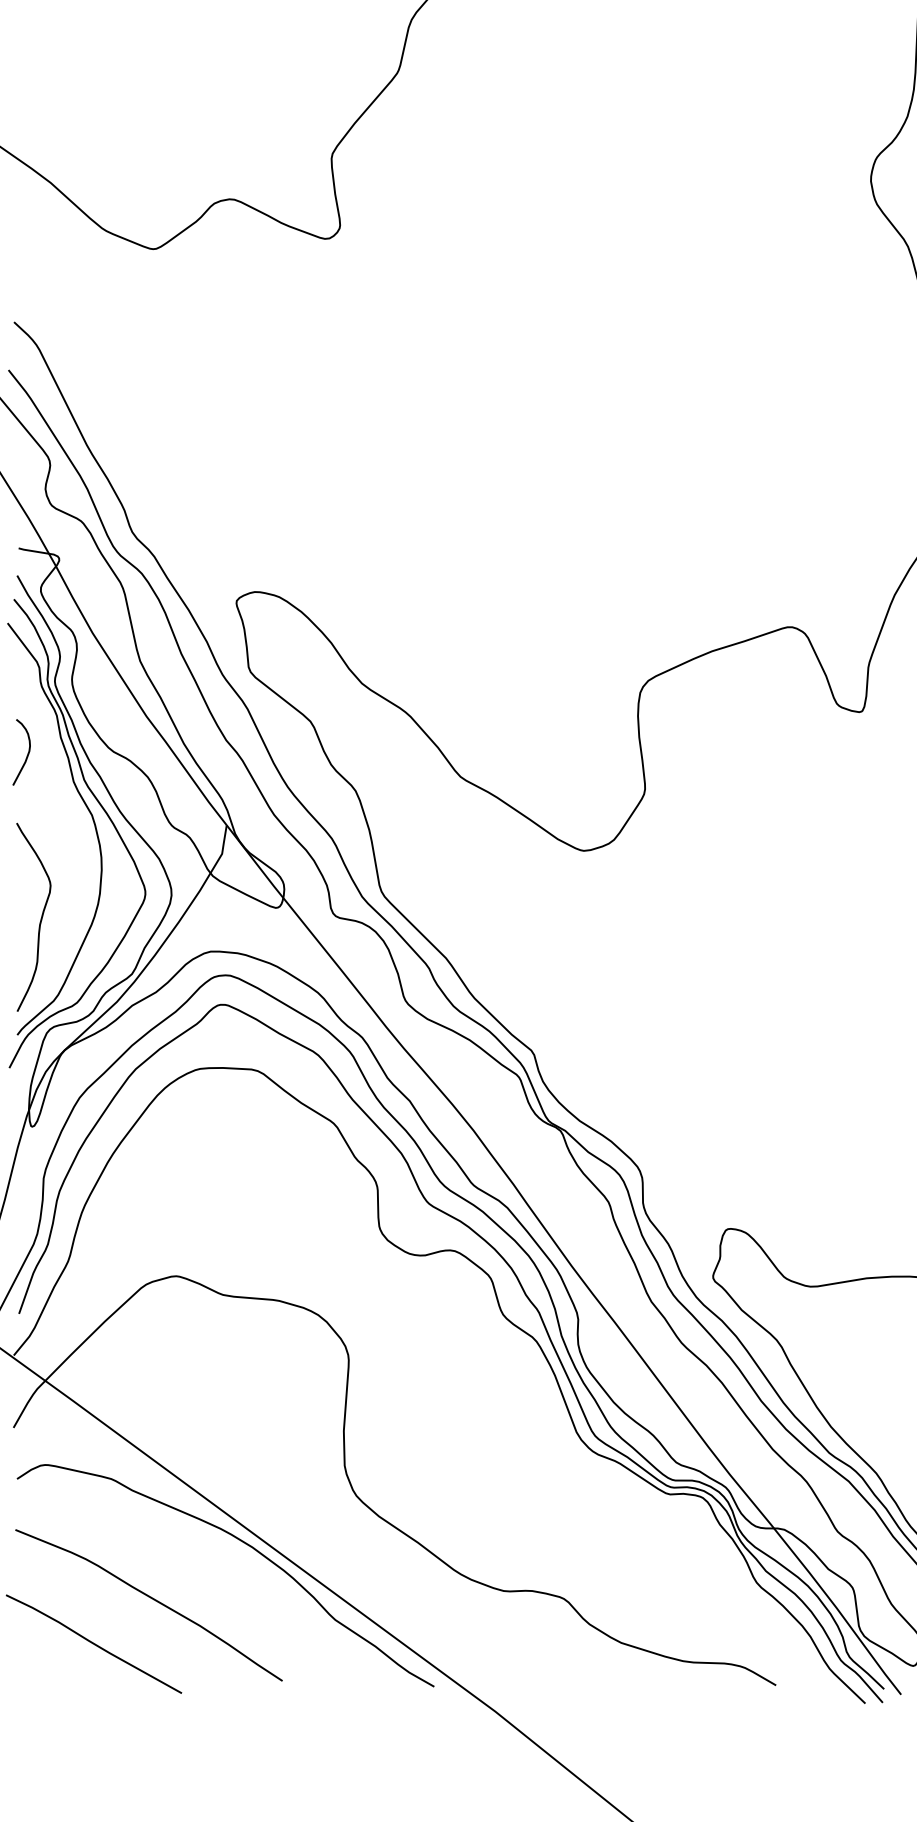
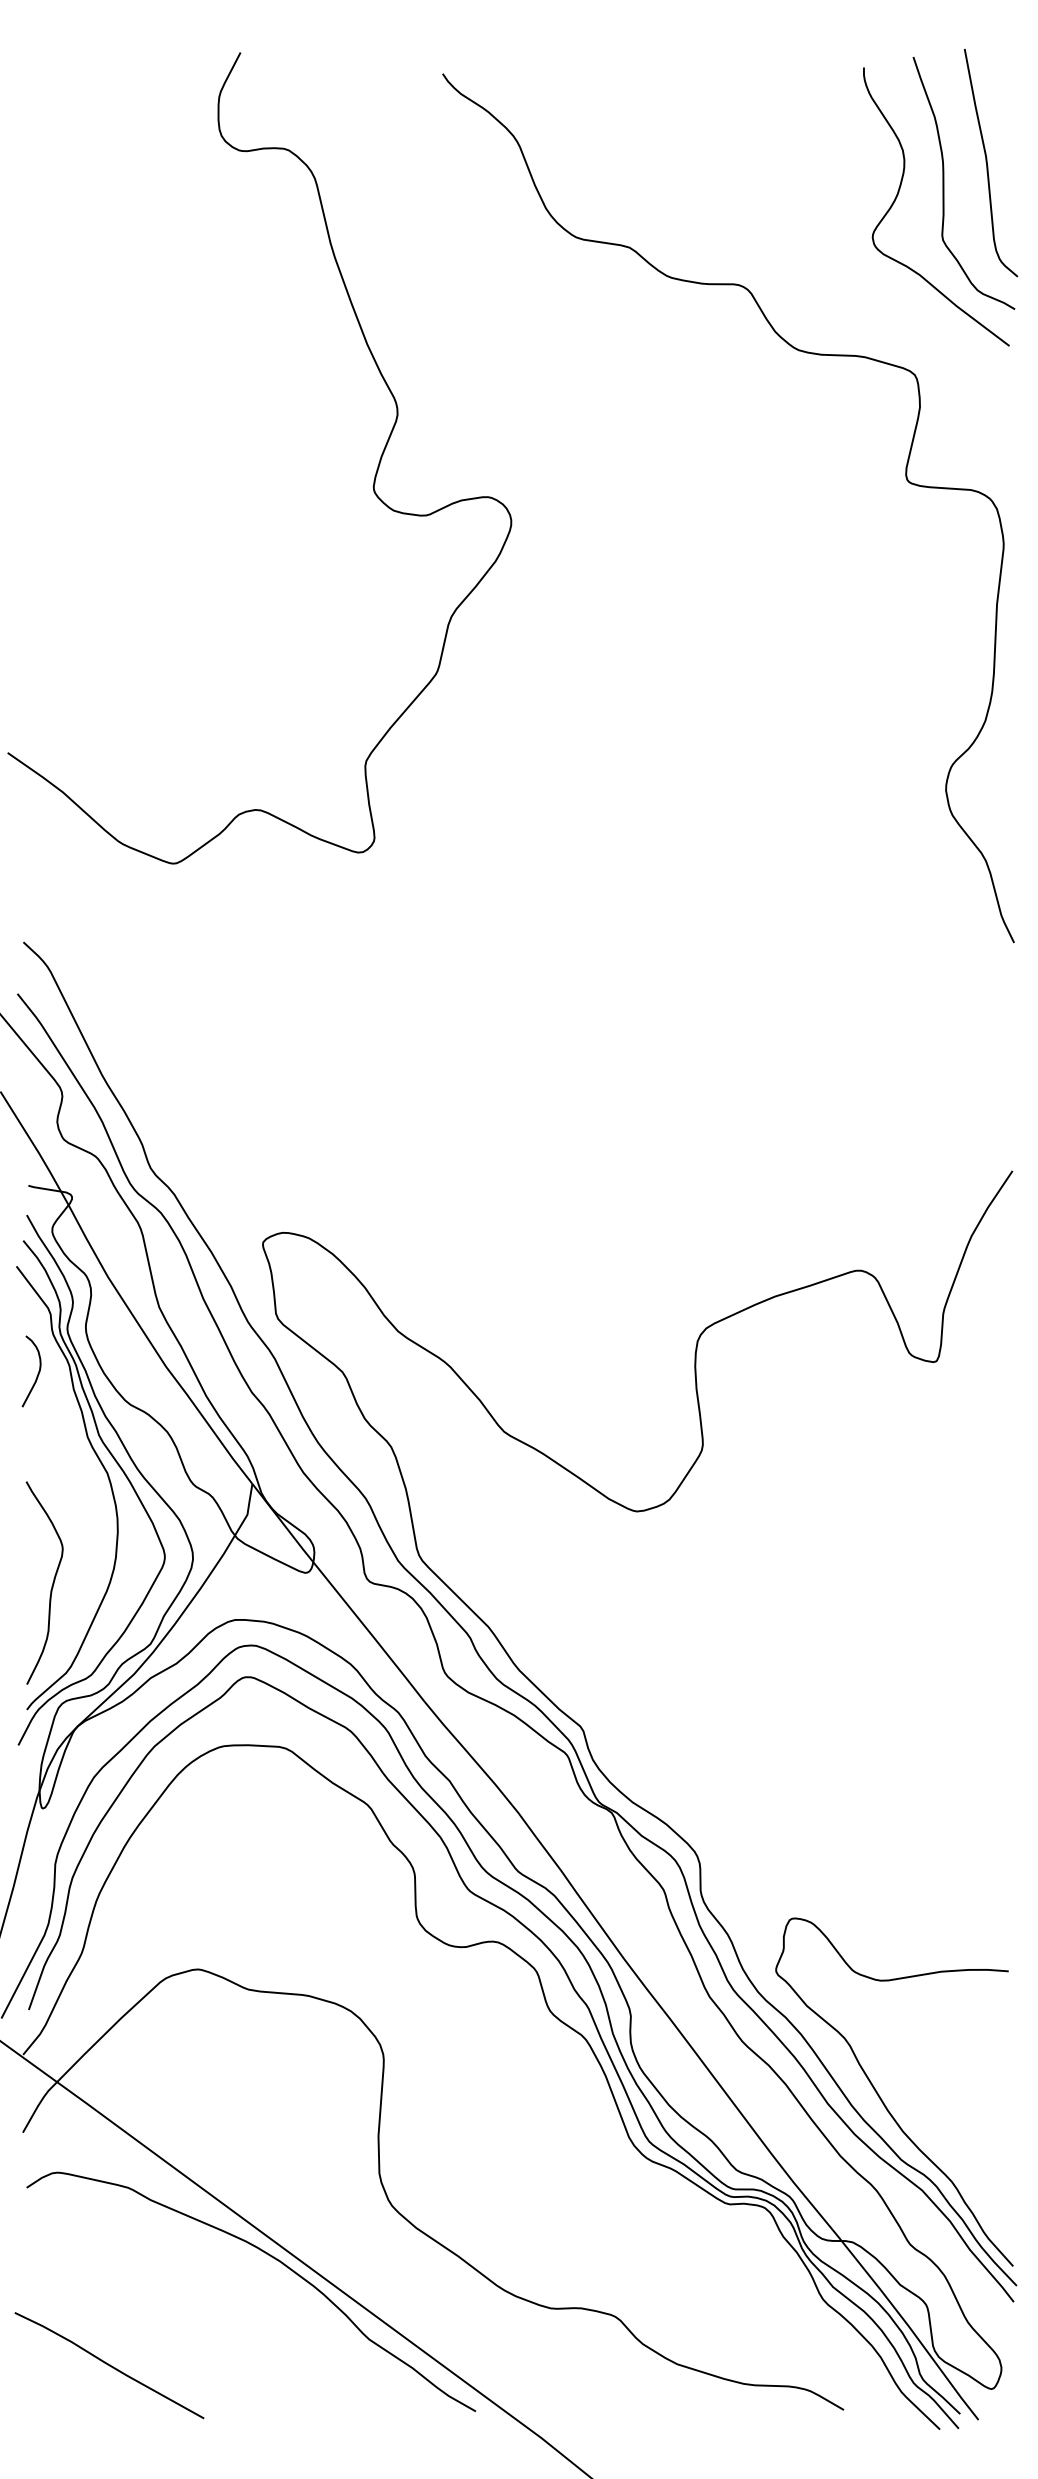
curve: (27, 754) -> (37, 1373), moved
curve: (153, 1600) -> (173, 2318), removed

